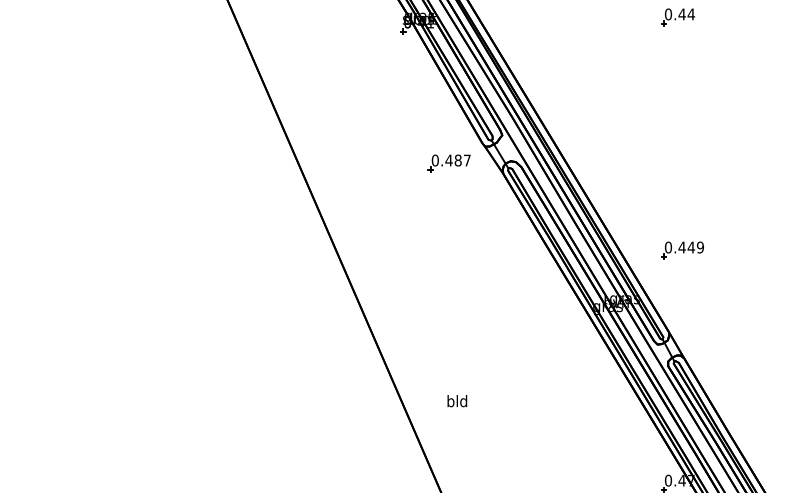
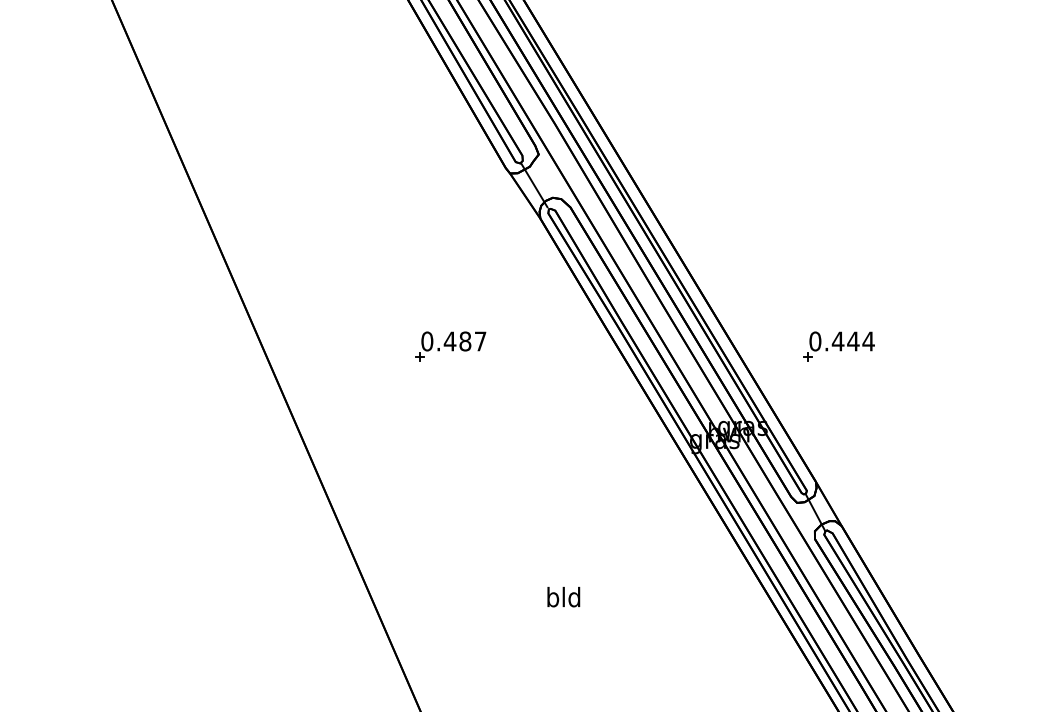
part: (448, 163) -> (449, 346), moved
text: (700, 247) -> (868, 341), 0.449 -> 0.444
text: (457, 401) -> (564, 597), moved

